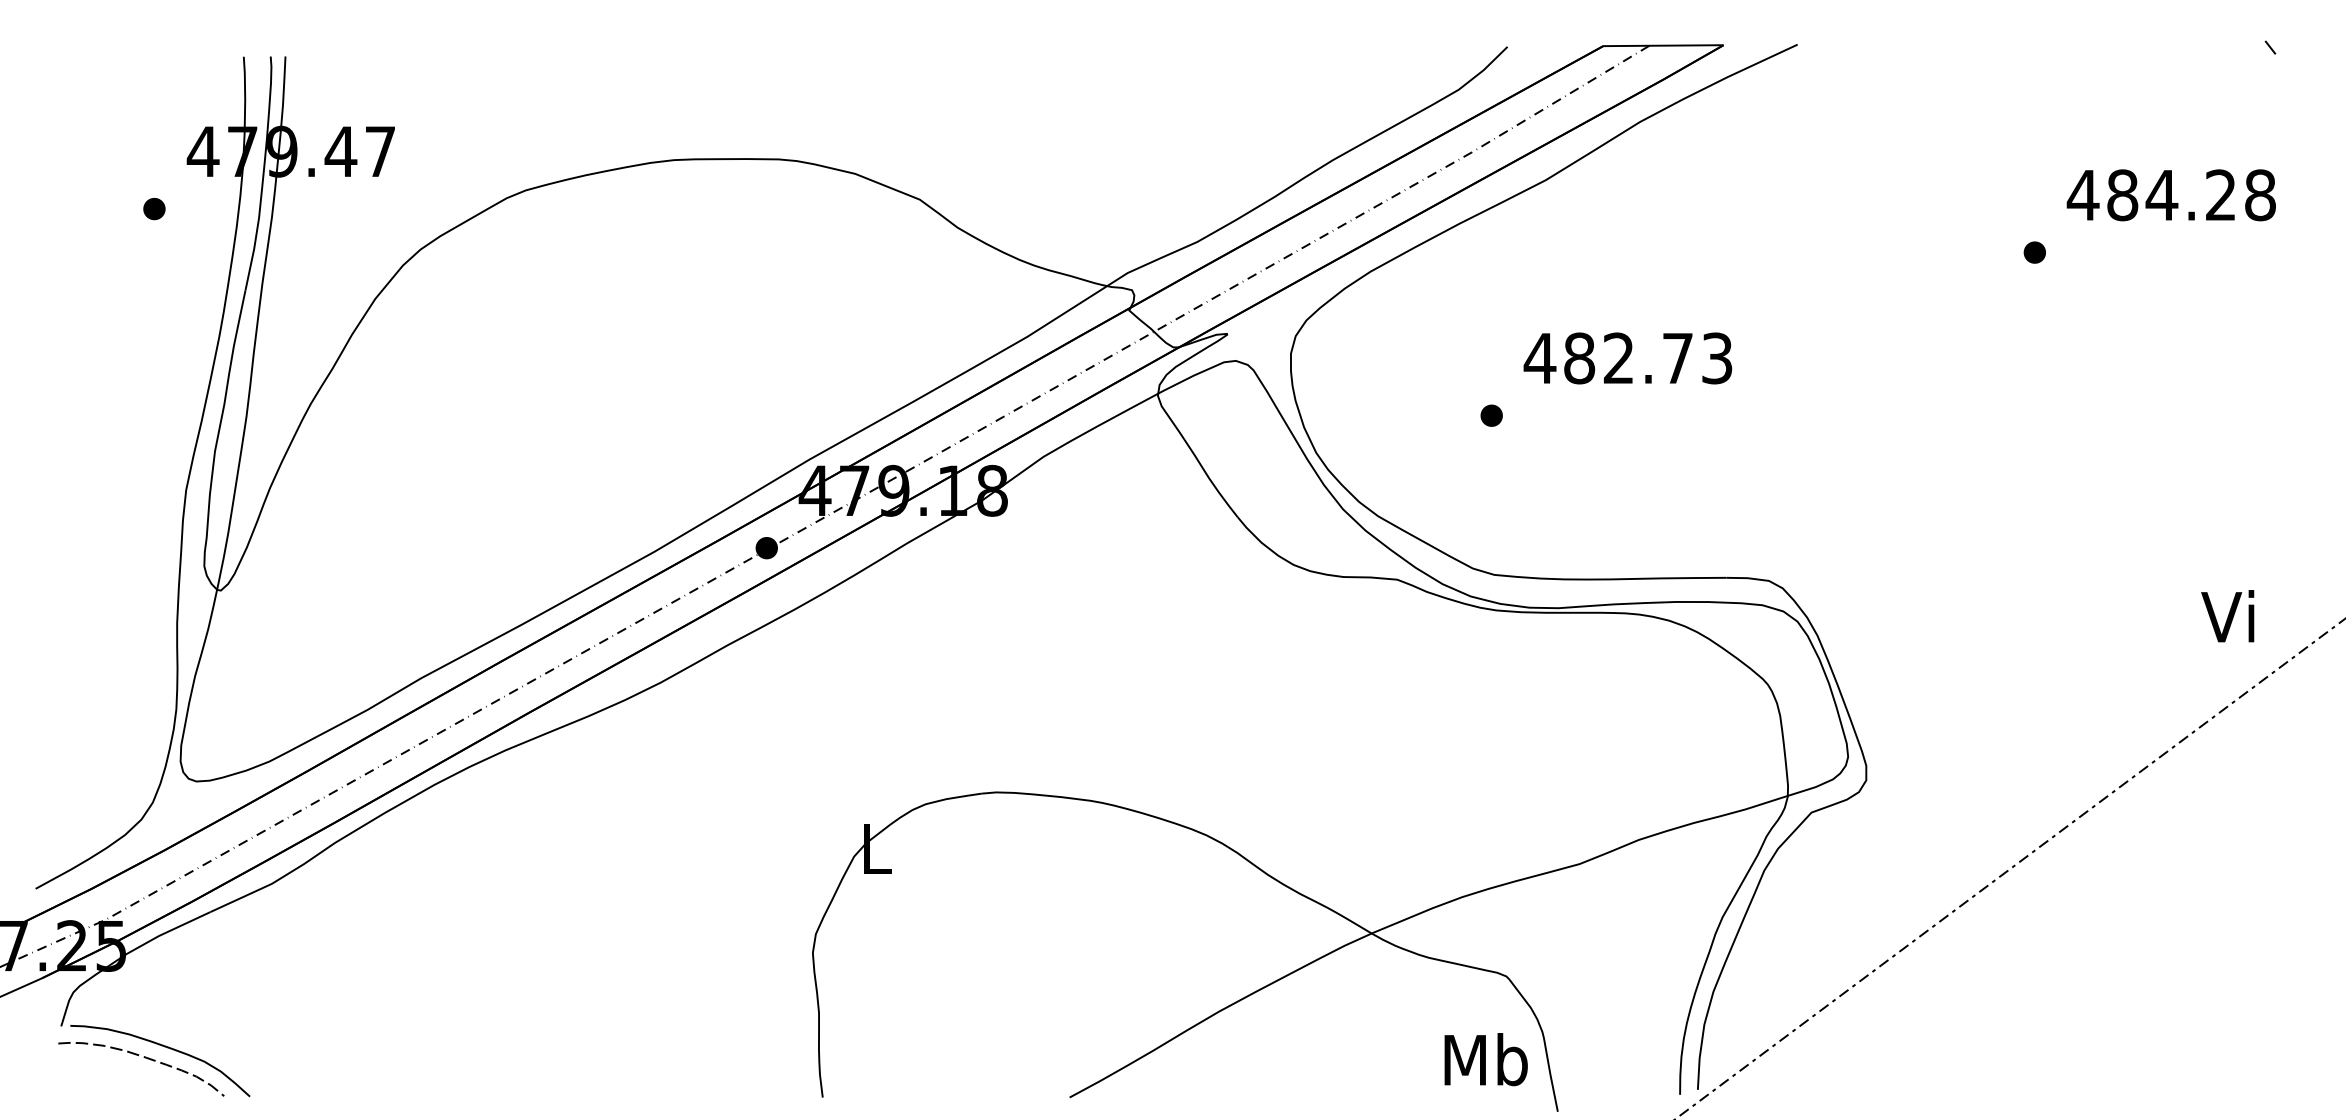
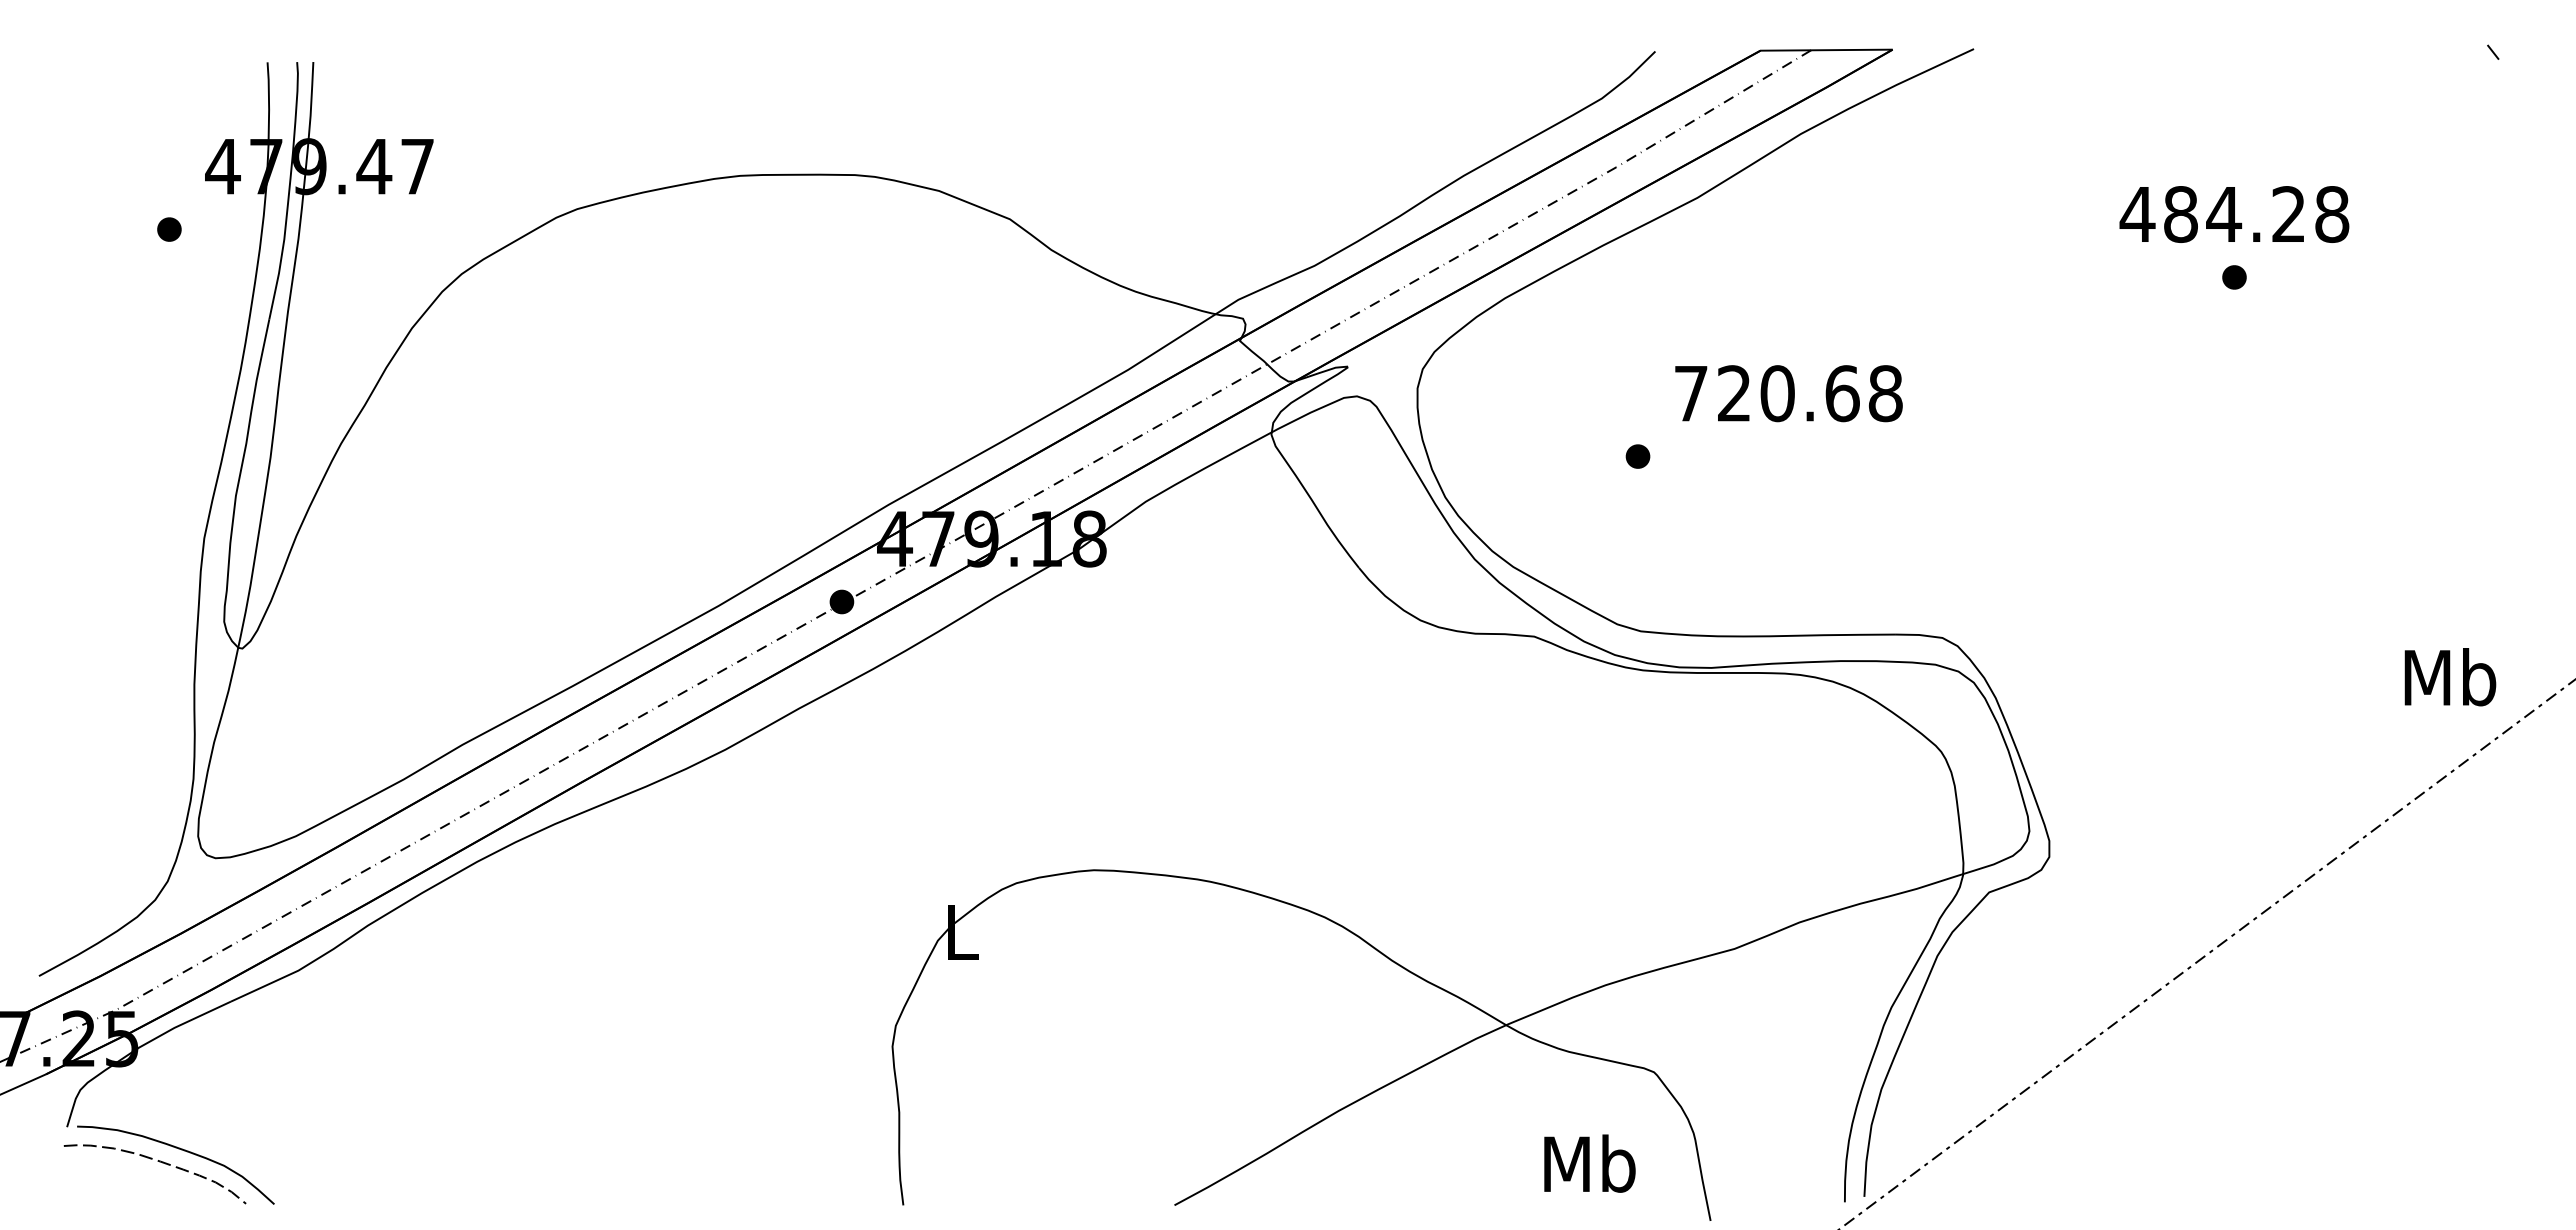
text: (2171, 195) -> (2234, 214), moved
text: (1627, 358) -> (1787, 393), 482.73 -> 720.68
text: (2231, 616) -> (2450, 677), Vi -> Mb
text: (1485, 1059) -> (1589, 1163), moved

